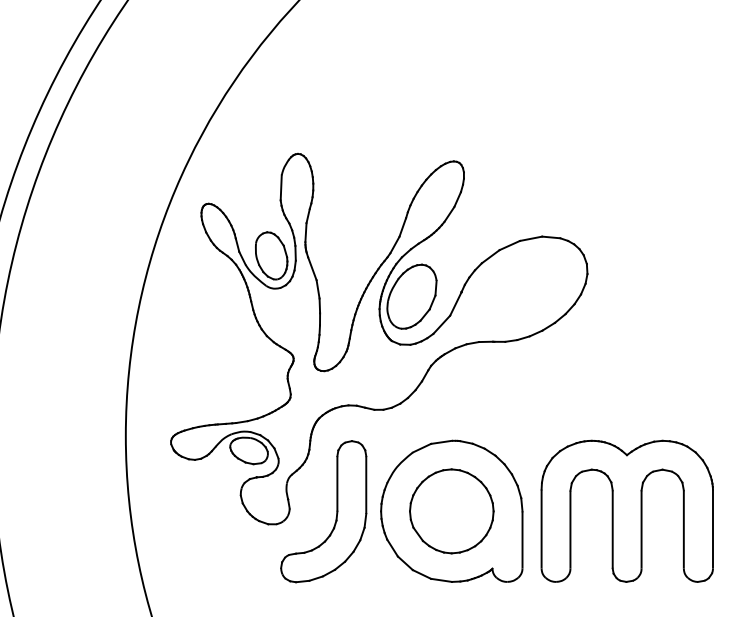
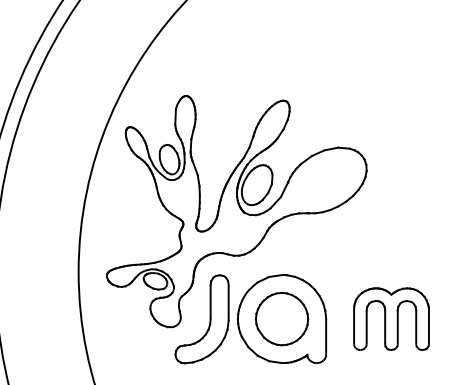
part: (627, 512) -> (391, 319), size x0.7

